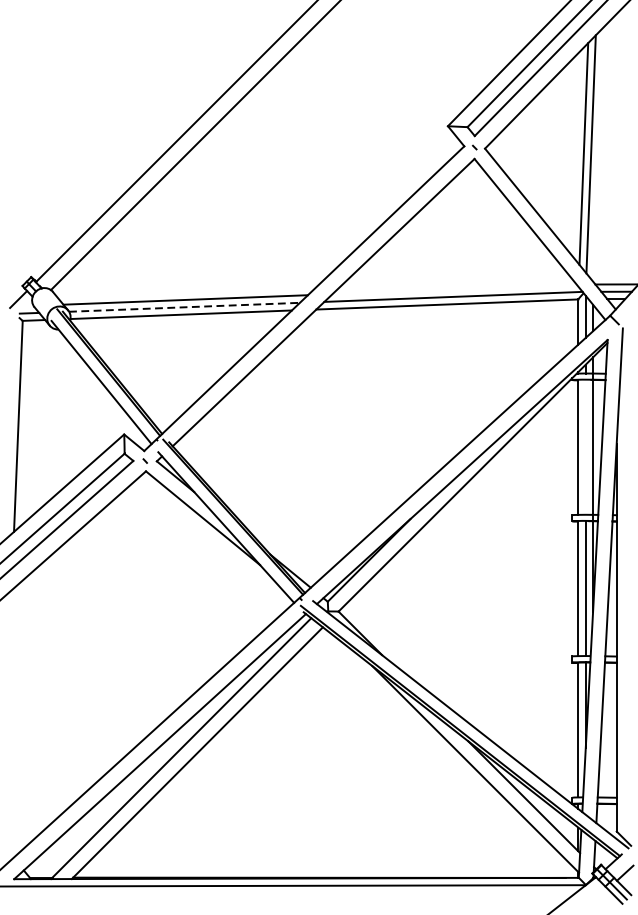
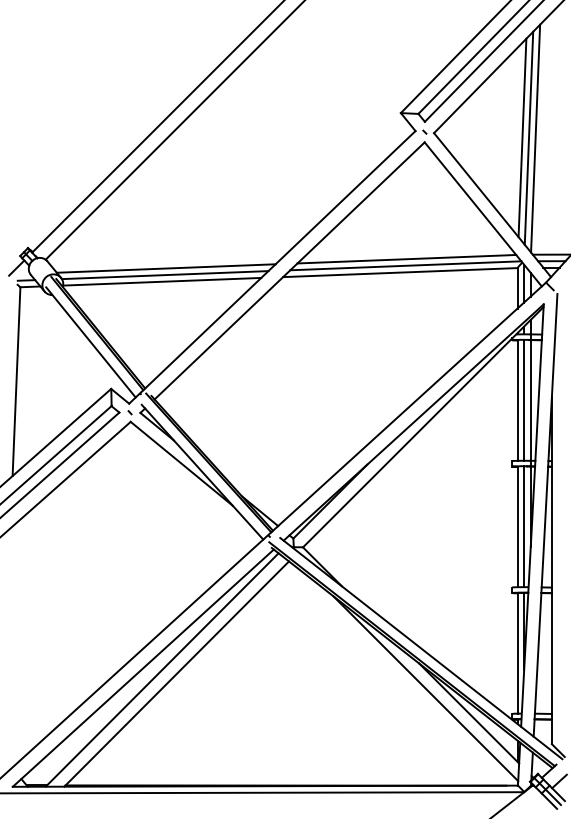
line: (598, 154) -> (535, 138), added
line: (454, 288) -> (406, 258), added
line: (184, 307) -> (165, 275), dashed -> solid
line: (586, 447) -> (524, 400), added

